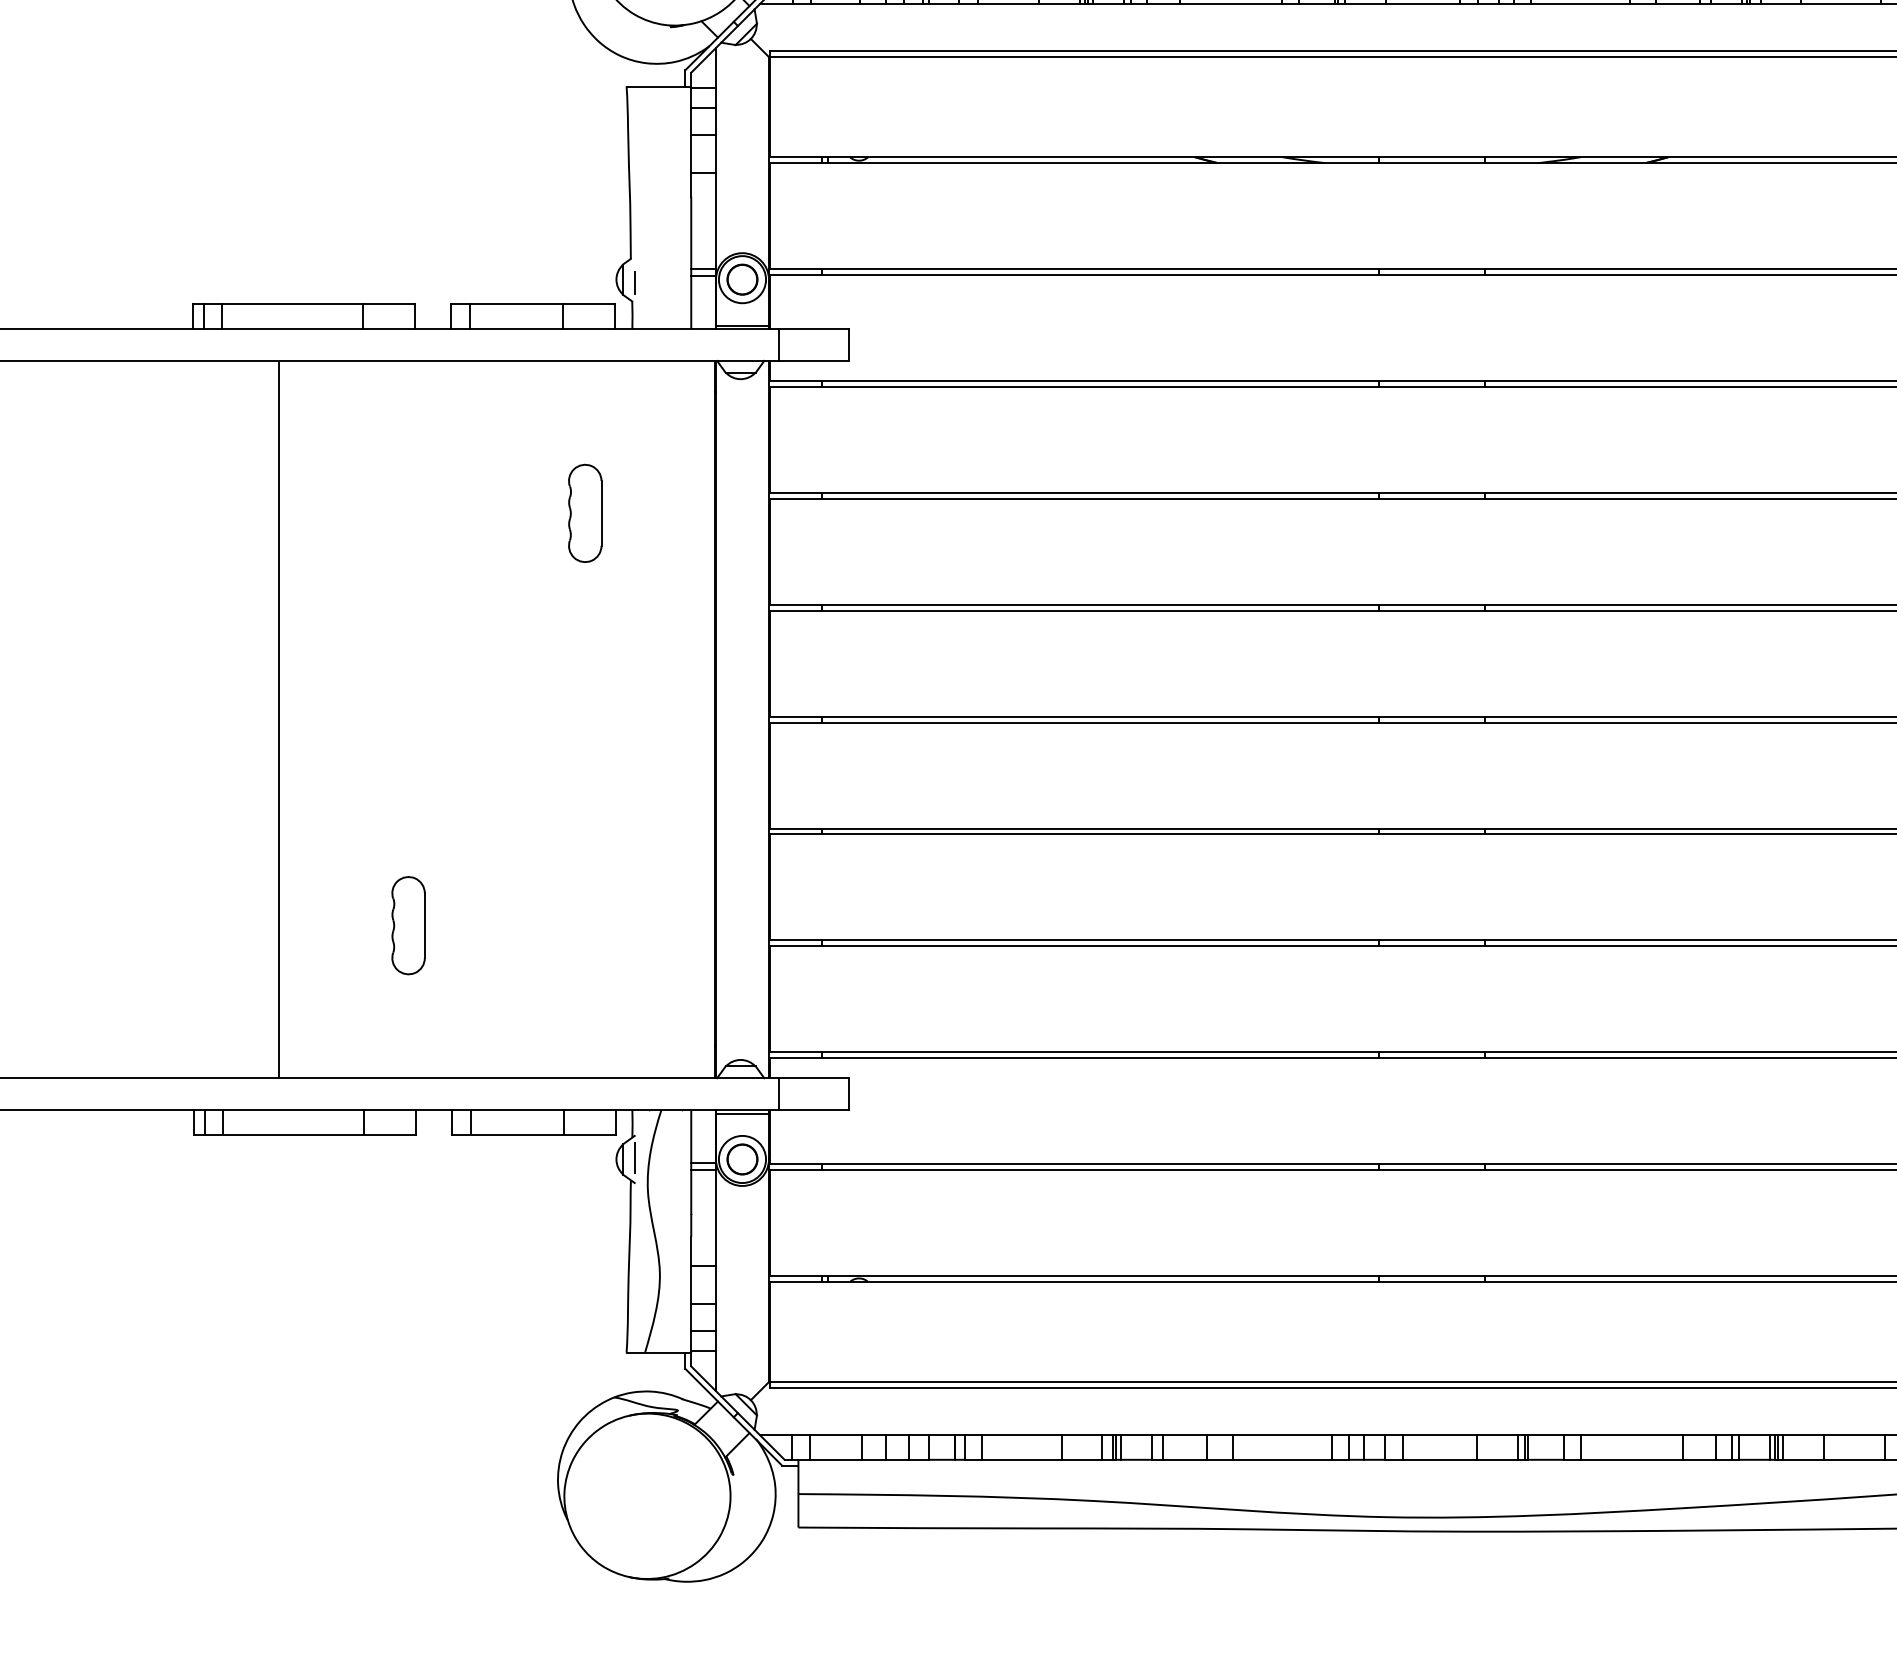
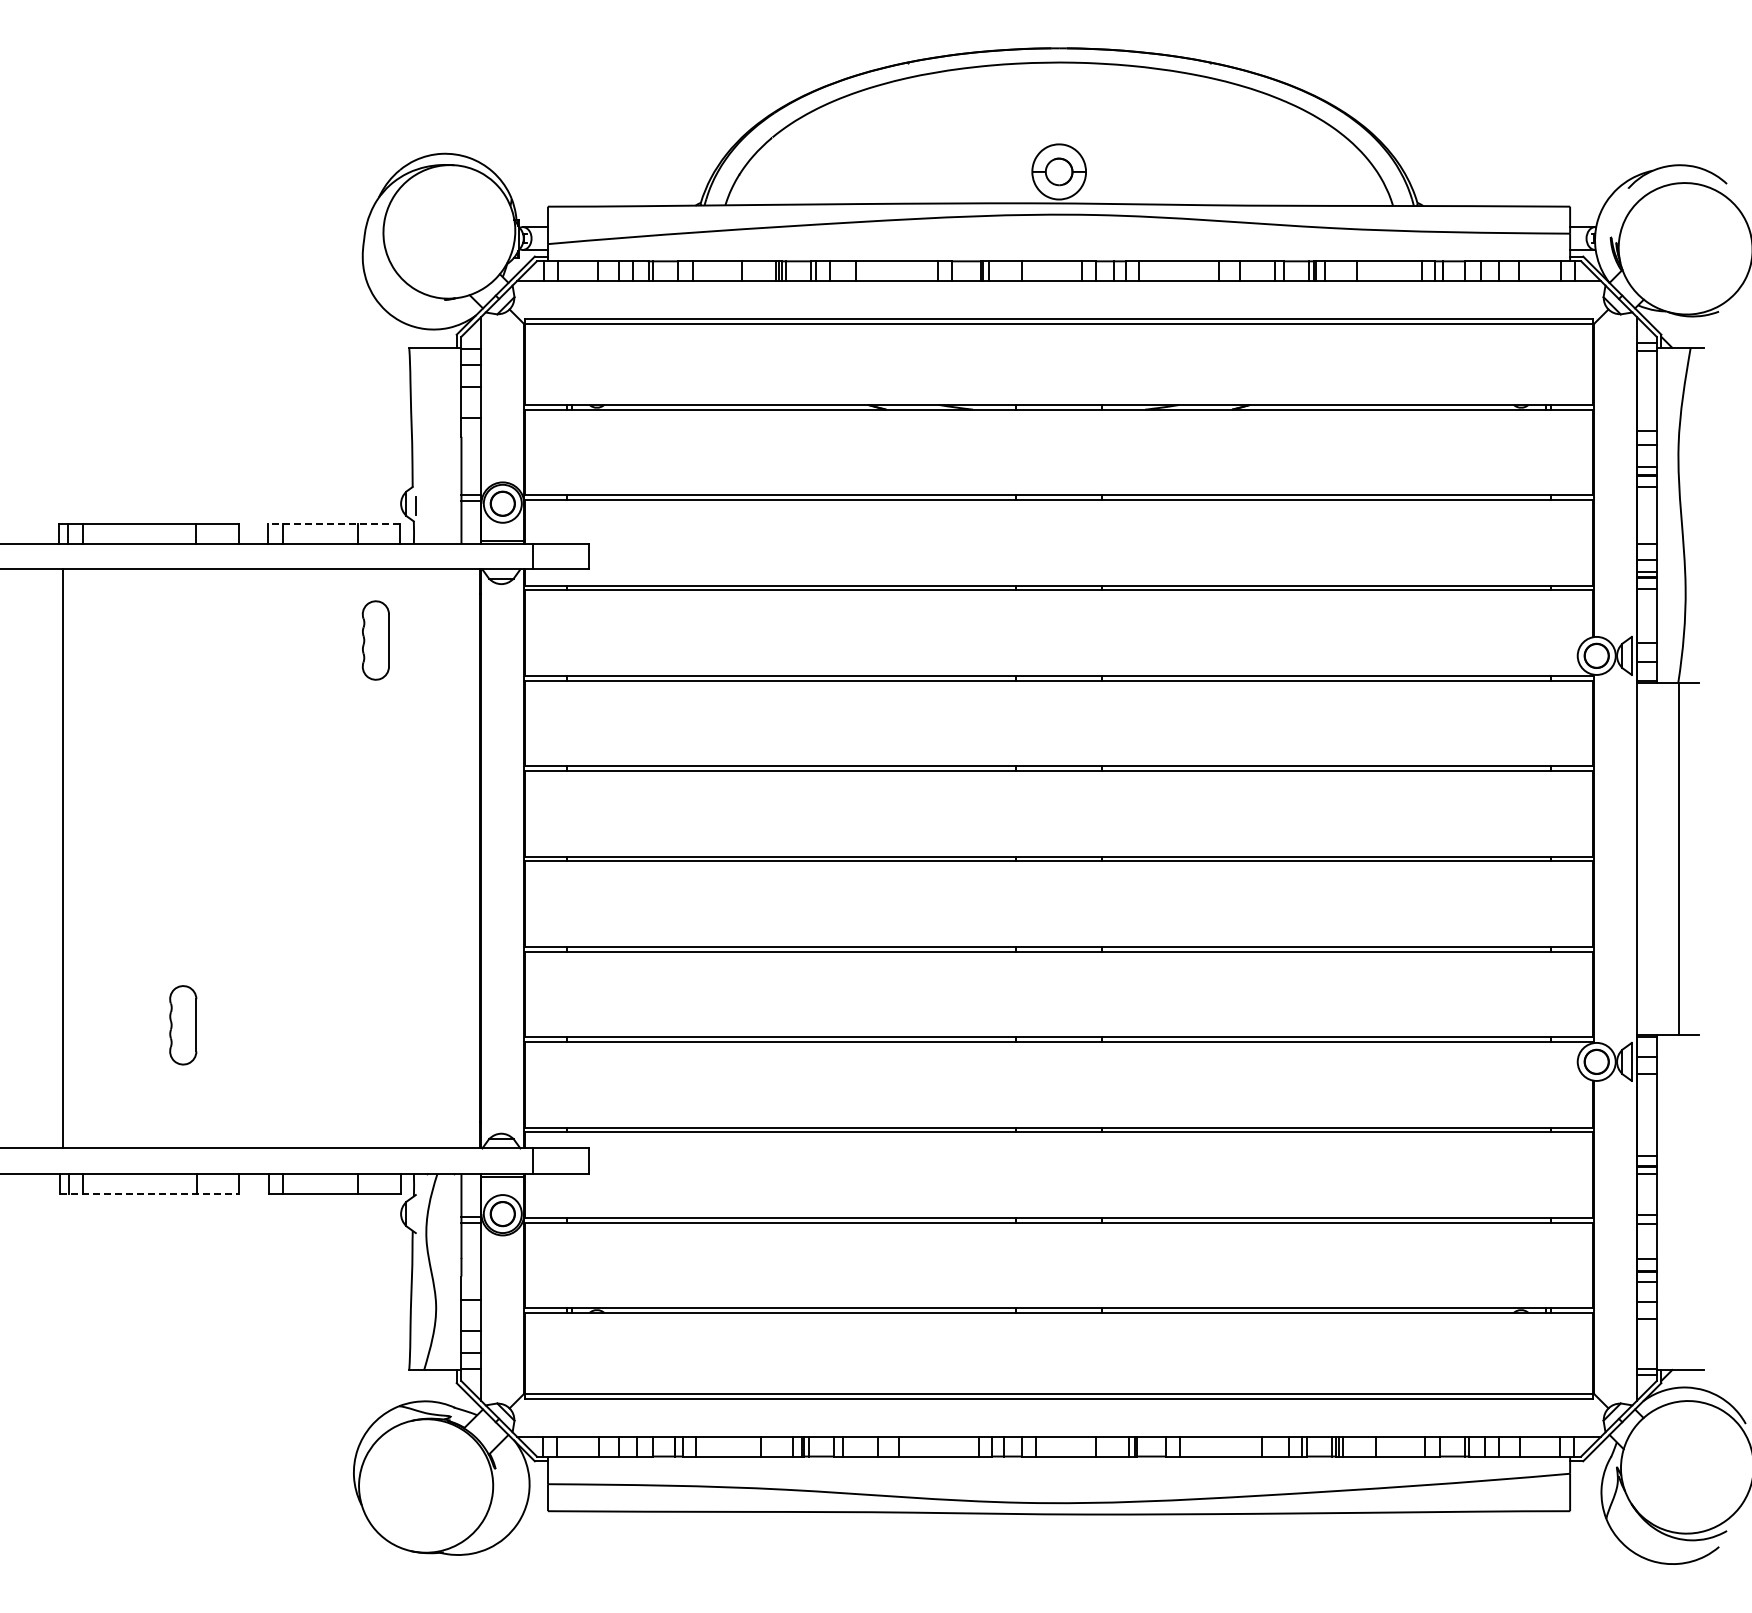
line: (532, 304) -> (333, 523), solid -> dashed
part: (584, 513) -> (375, 640), moved
line: (278, 719) -> (62, 858), moved
part: (408, 925) -> (183, 1025), moved
line: (304, 1135) -> (149, 1194), solid -> dashed
line: (634, 1157) -> (415, 1212), removed

